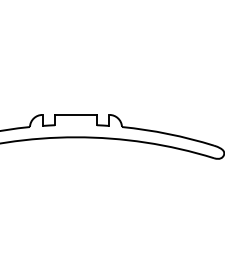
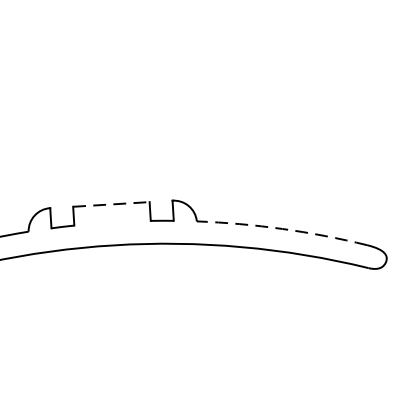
line: (76, 114) -> (112, 203), solid -> dashed
arc: (168, 134) -> (282, 229), solid -> dashed

